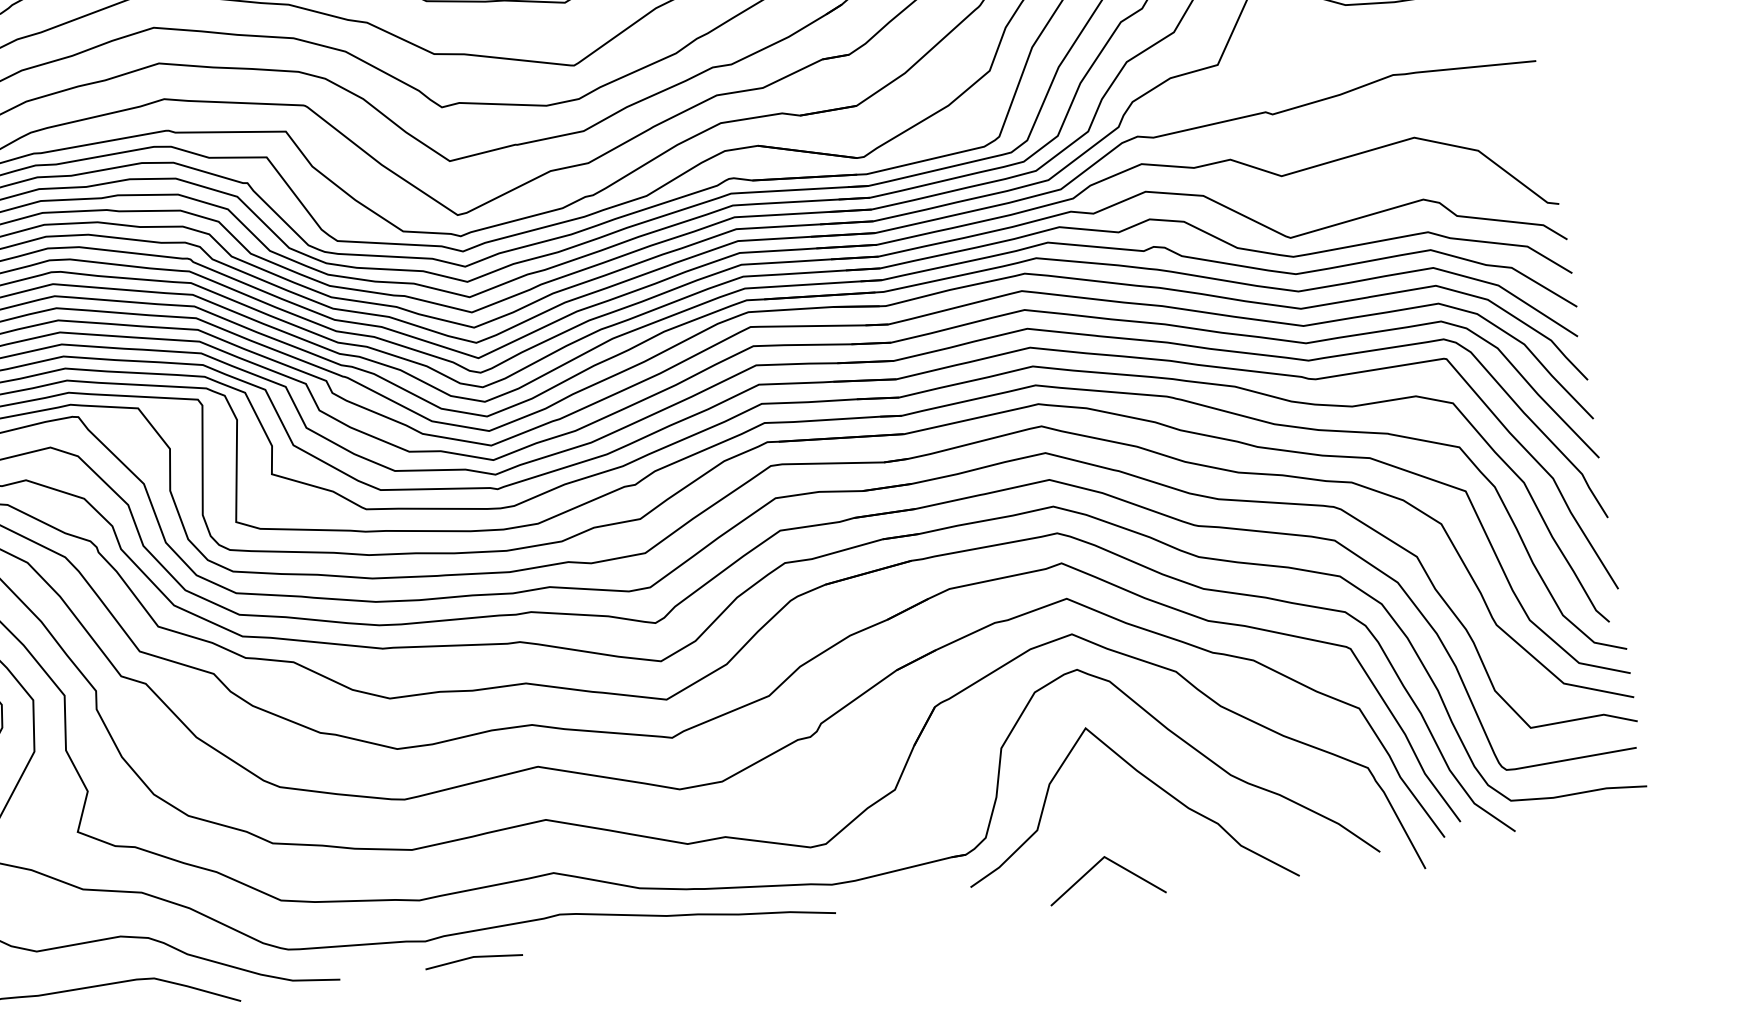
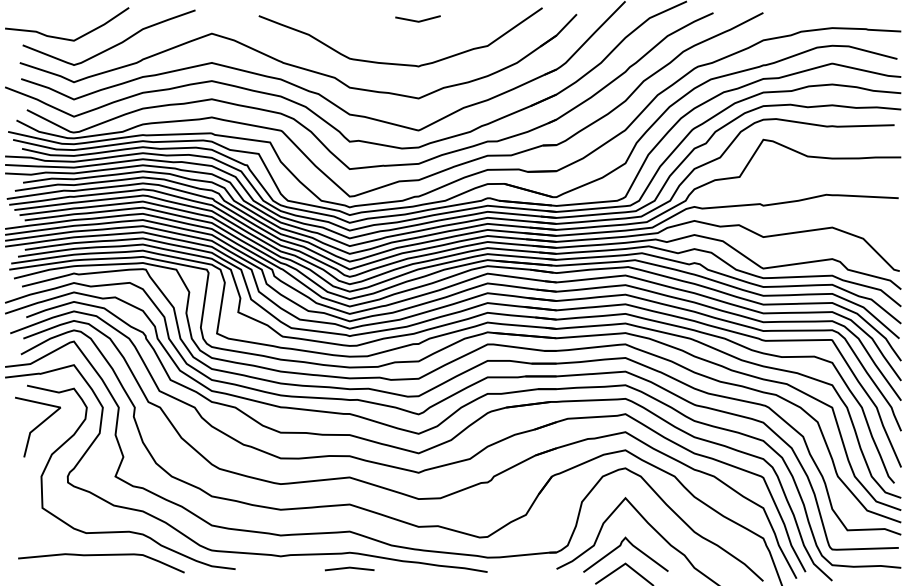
curve: (1087, 826) -> (619, 547), added
line: (473, 958) -> (349, 568), moved

